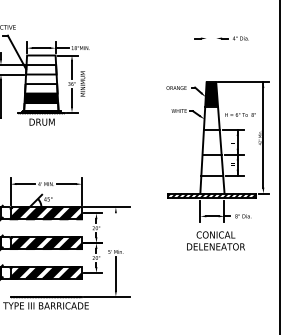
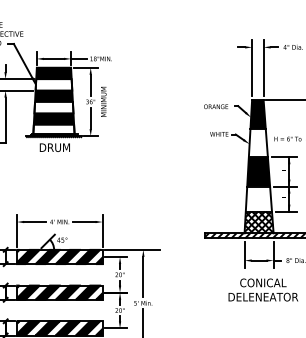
line: (206, 55) -> (251, 67), added
line: (216, 55) -> (263, 67), added
fill: (41, 60) -> (54, 73), added
fill: (41, 79) -> (54, 96), added
fill: (211, 142) -> (257, 172), added
hatch: (212, 184) -> (259, 222), added
line: (115, 230) -> (142, 277), added

